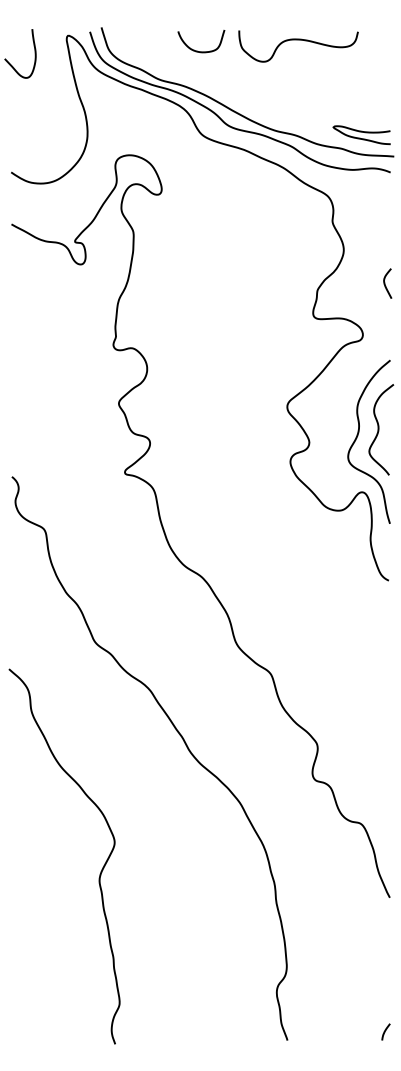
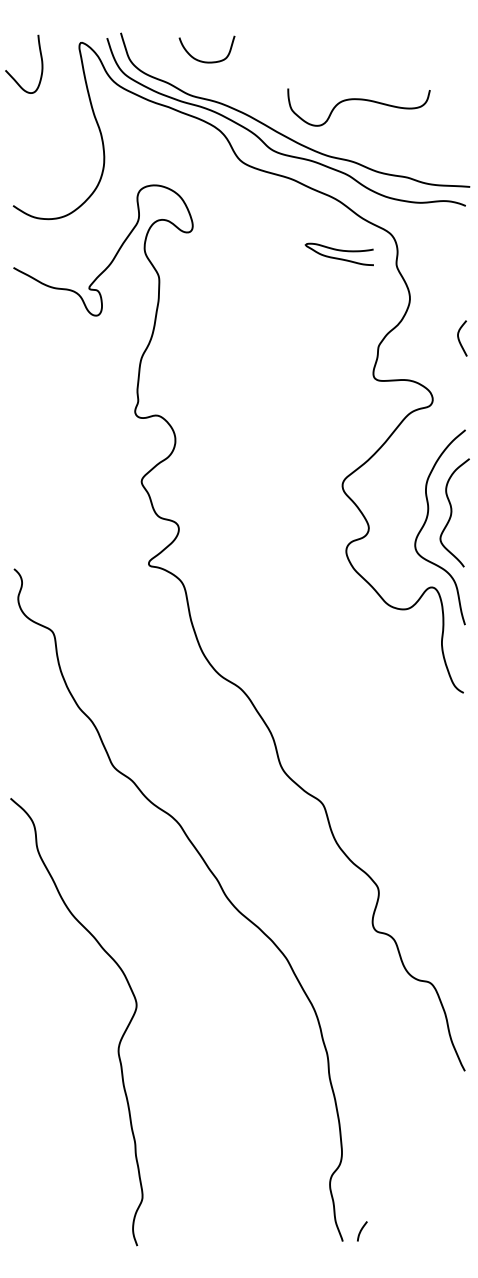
curve: (298, 40) -> (358, 100), moved
curve: (197, 50) -> (202, 60), moved
curve: (361, 137) -> (338, 257), moved
curve: (386, 1031) -> (362, 1230), moved

